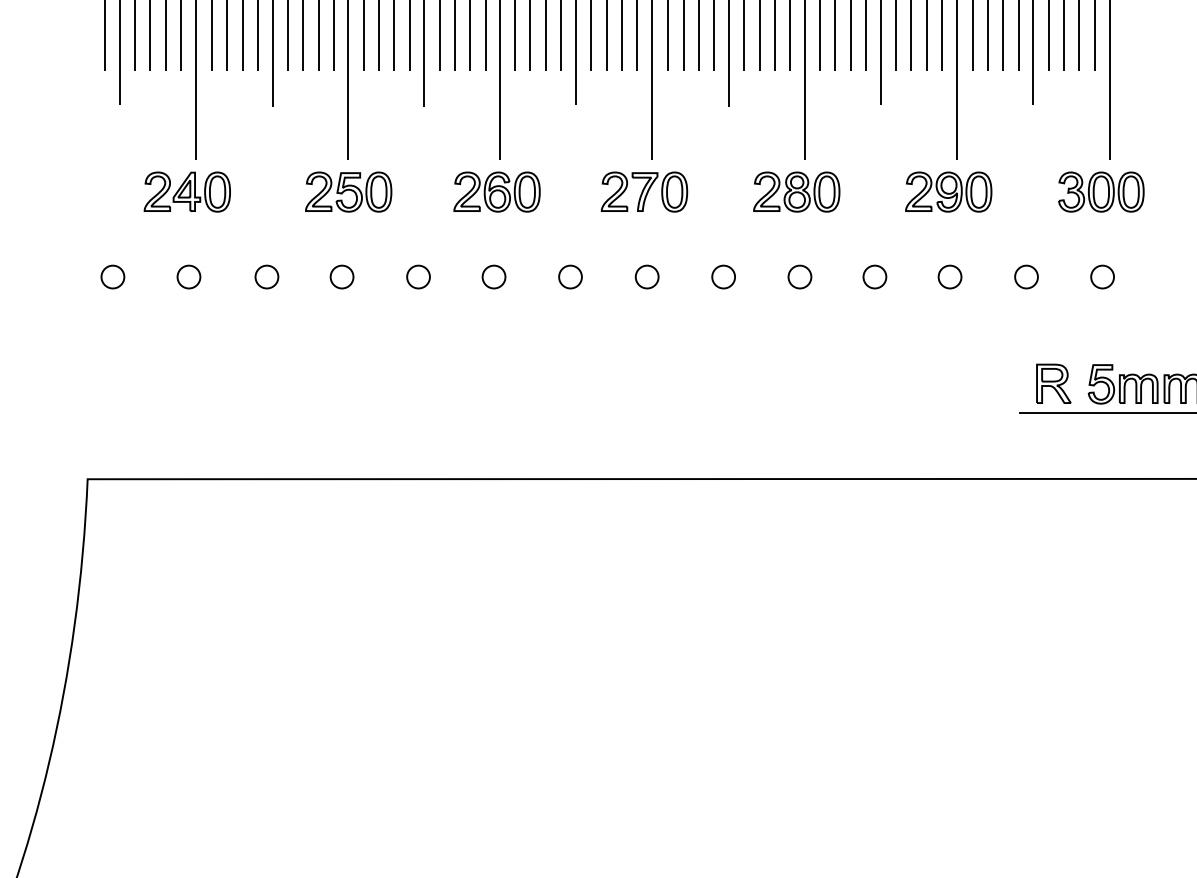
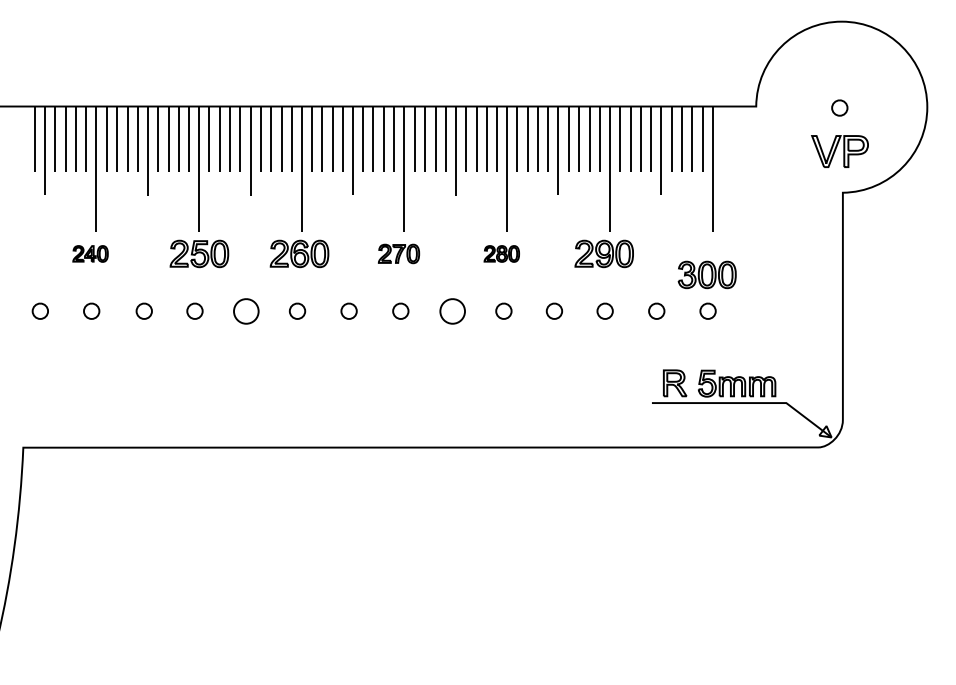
part: (187, 191) -> (90, 253), size x0.6
part: (643, 191) -> (398, 253), size x0.7
part: (796, 191) -> (501, 253), size x0.6
part: (1100, 191) -> (706, 274), moved
part: (418, 275) -> (246, 310), size x1.6
part: (722, 275) -> (451, 310), size x1.6

